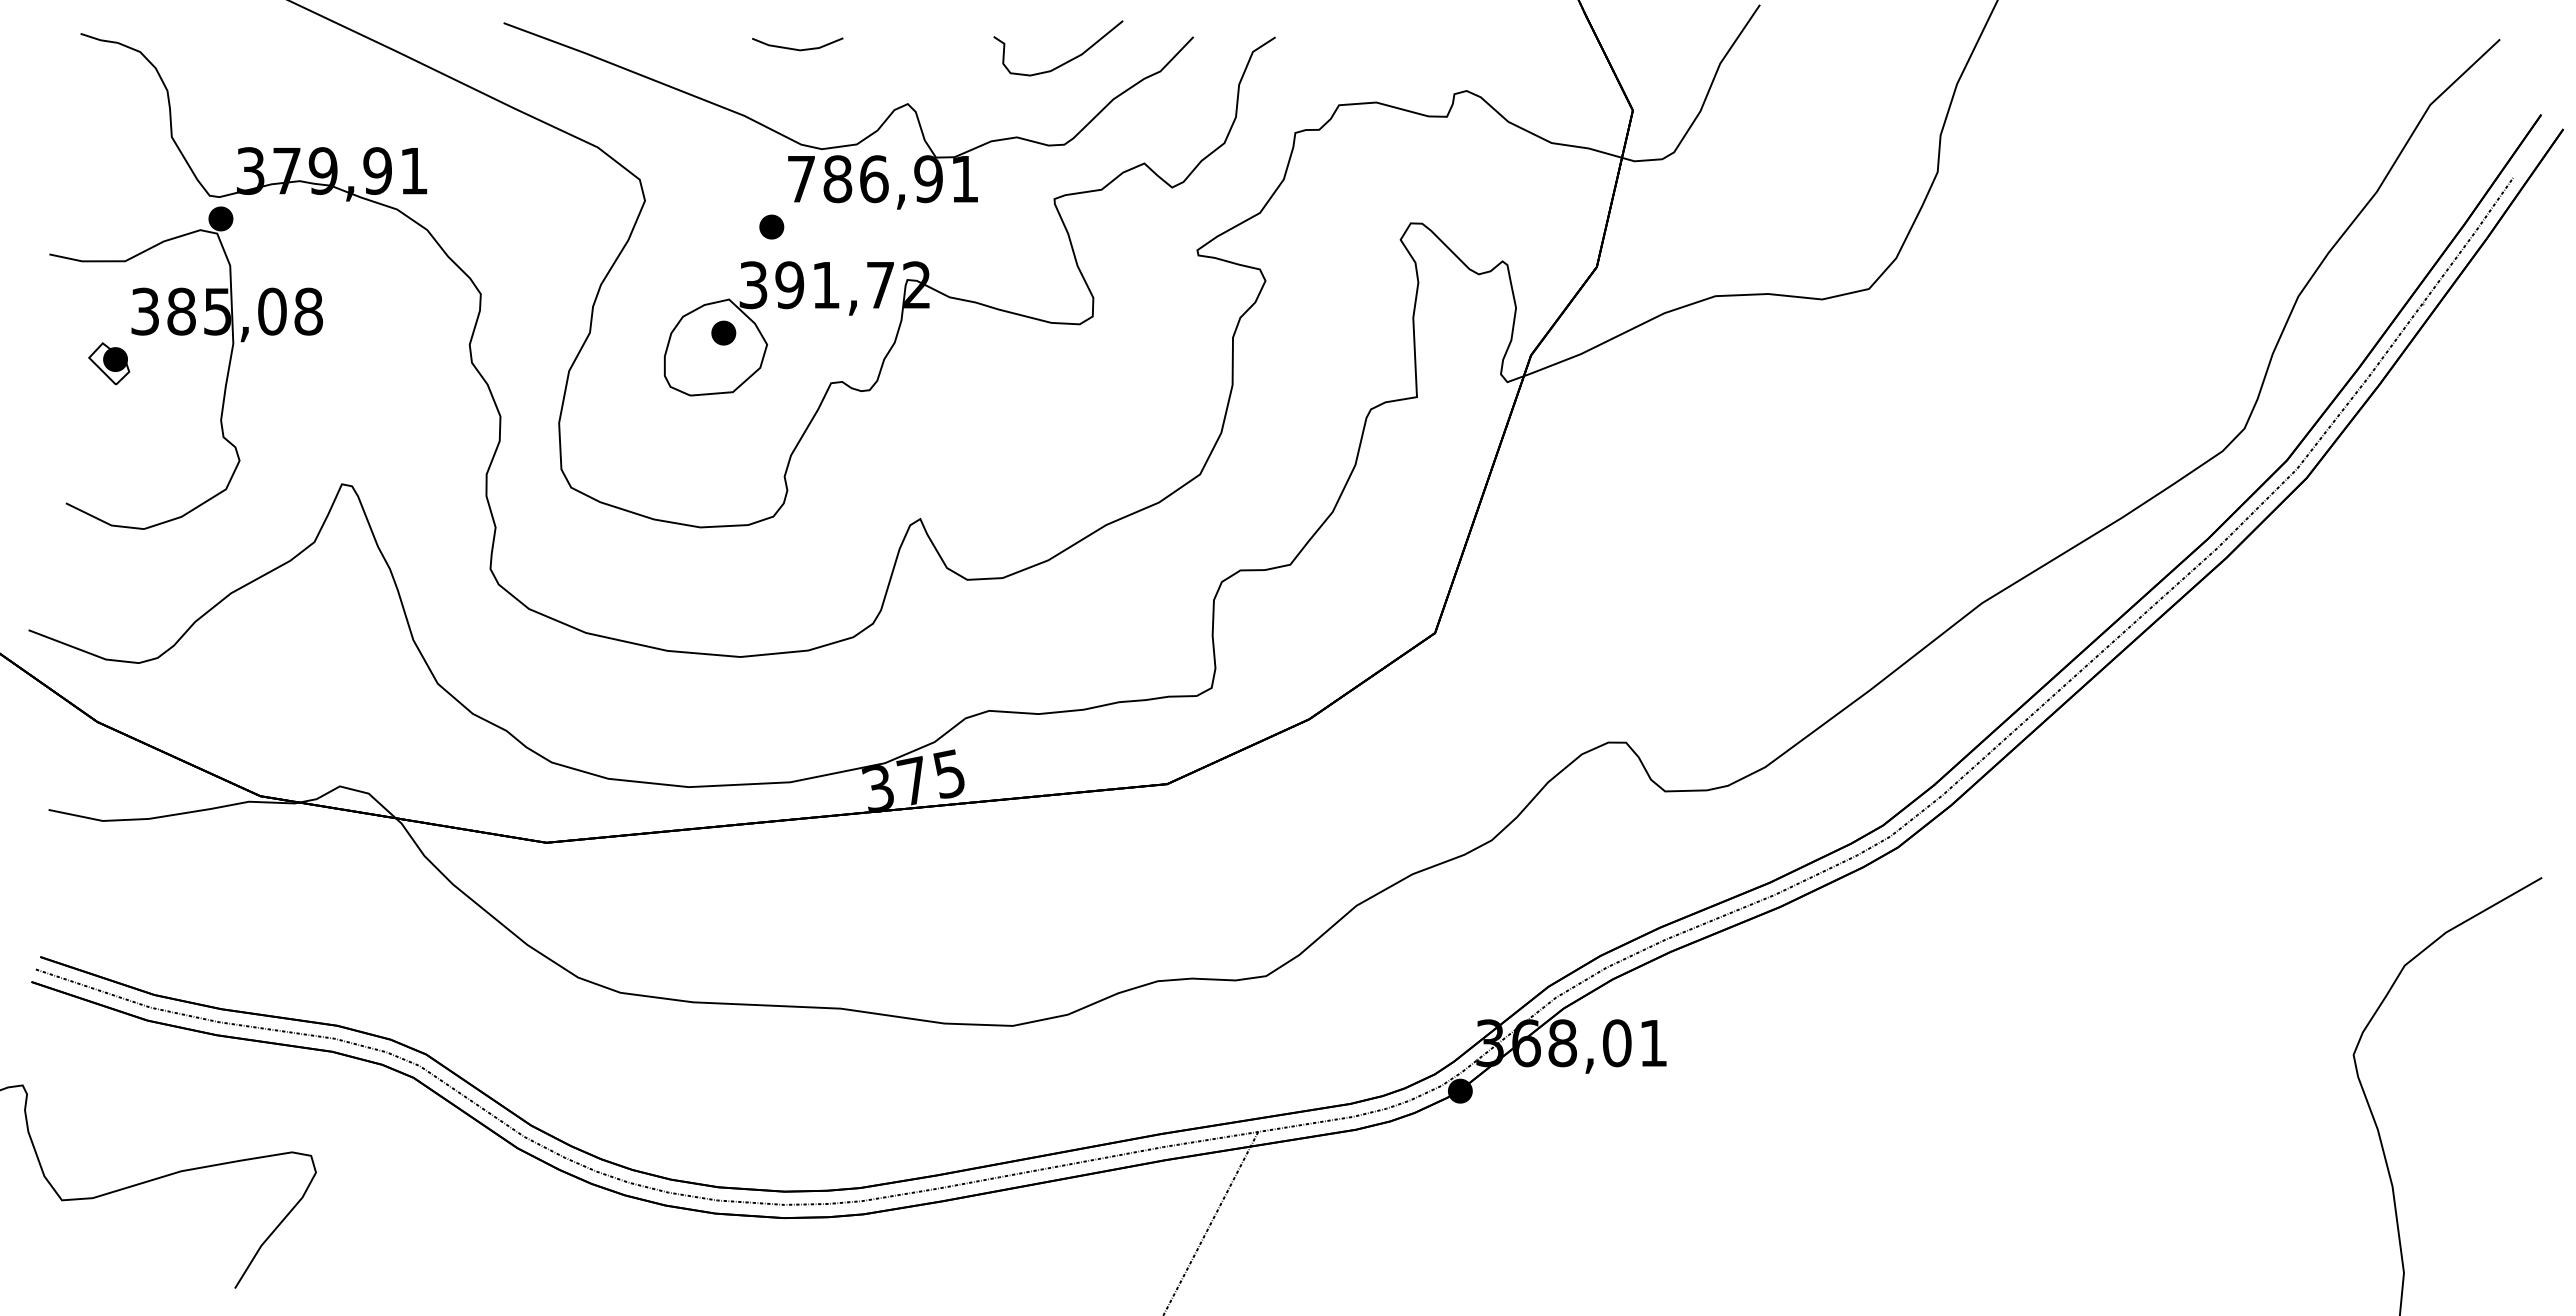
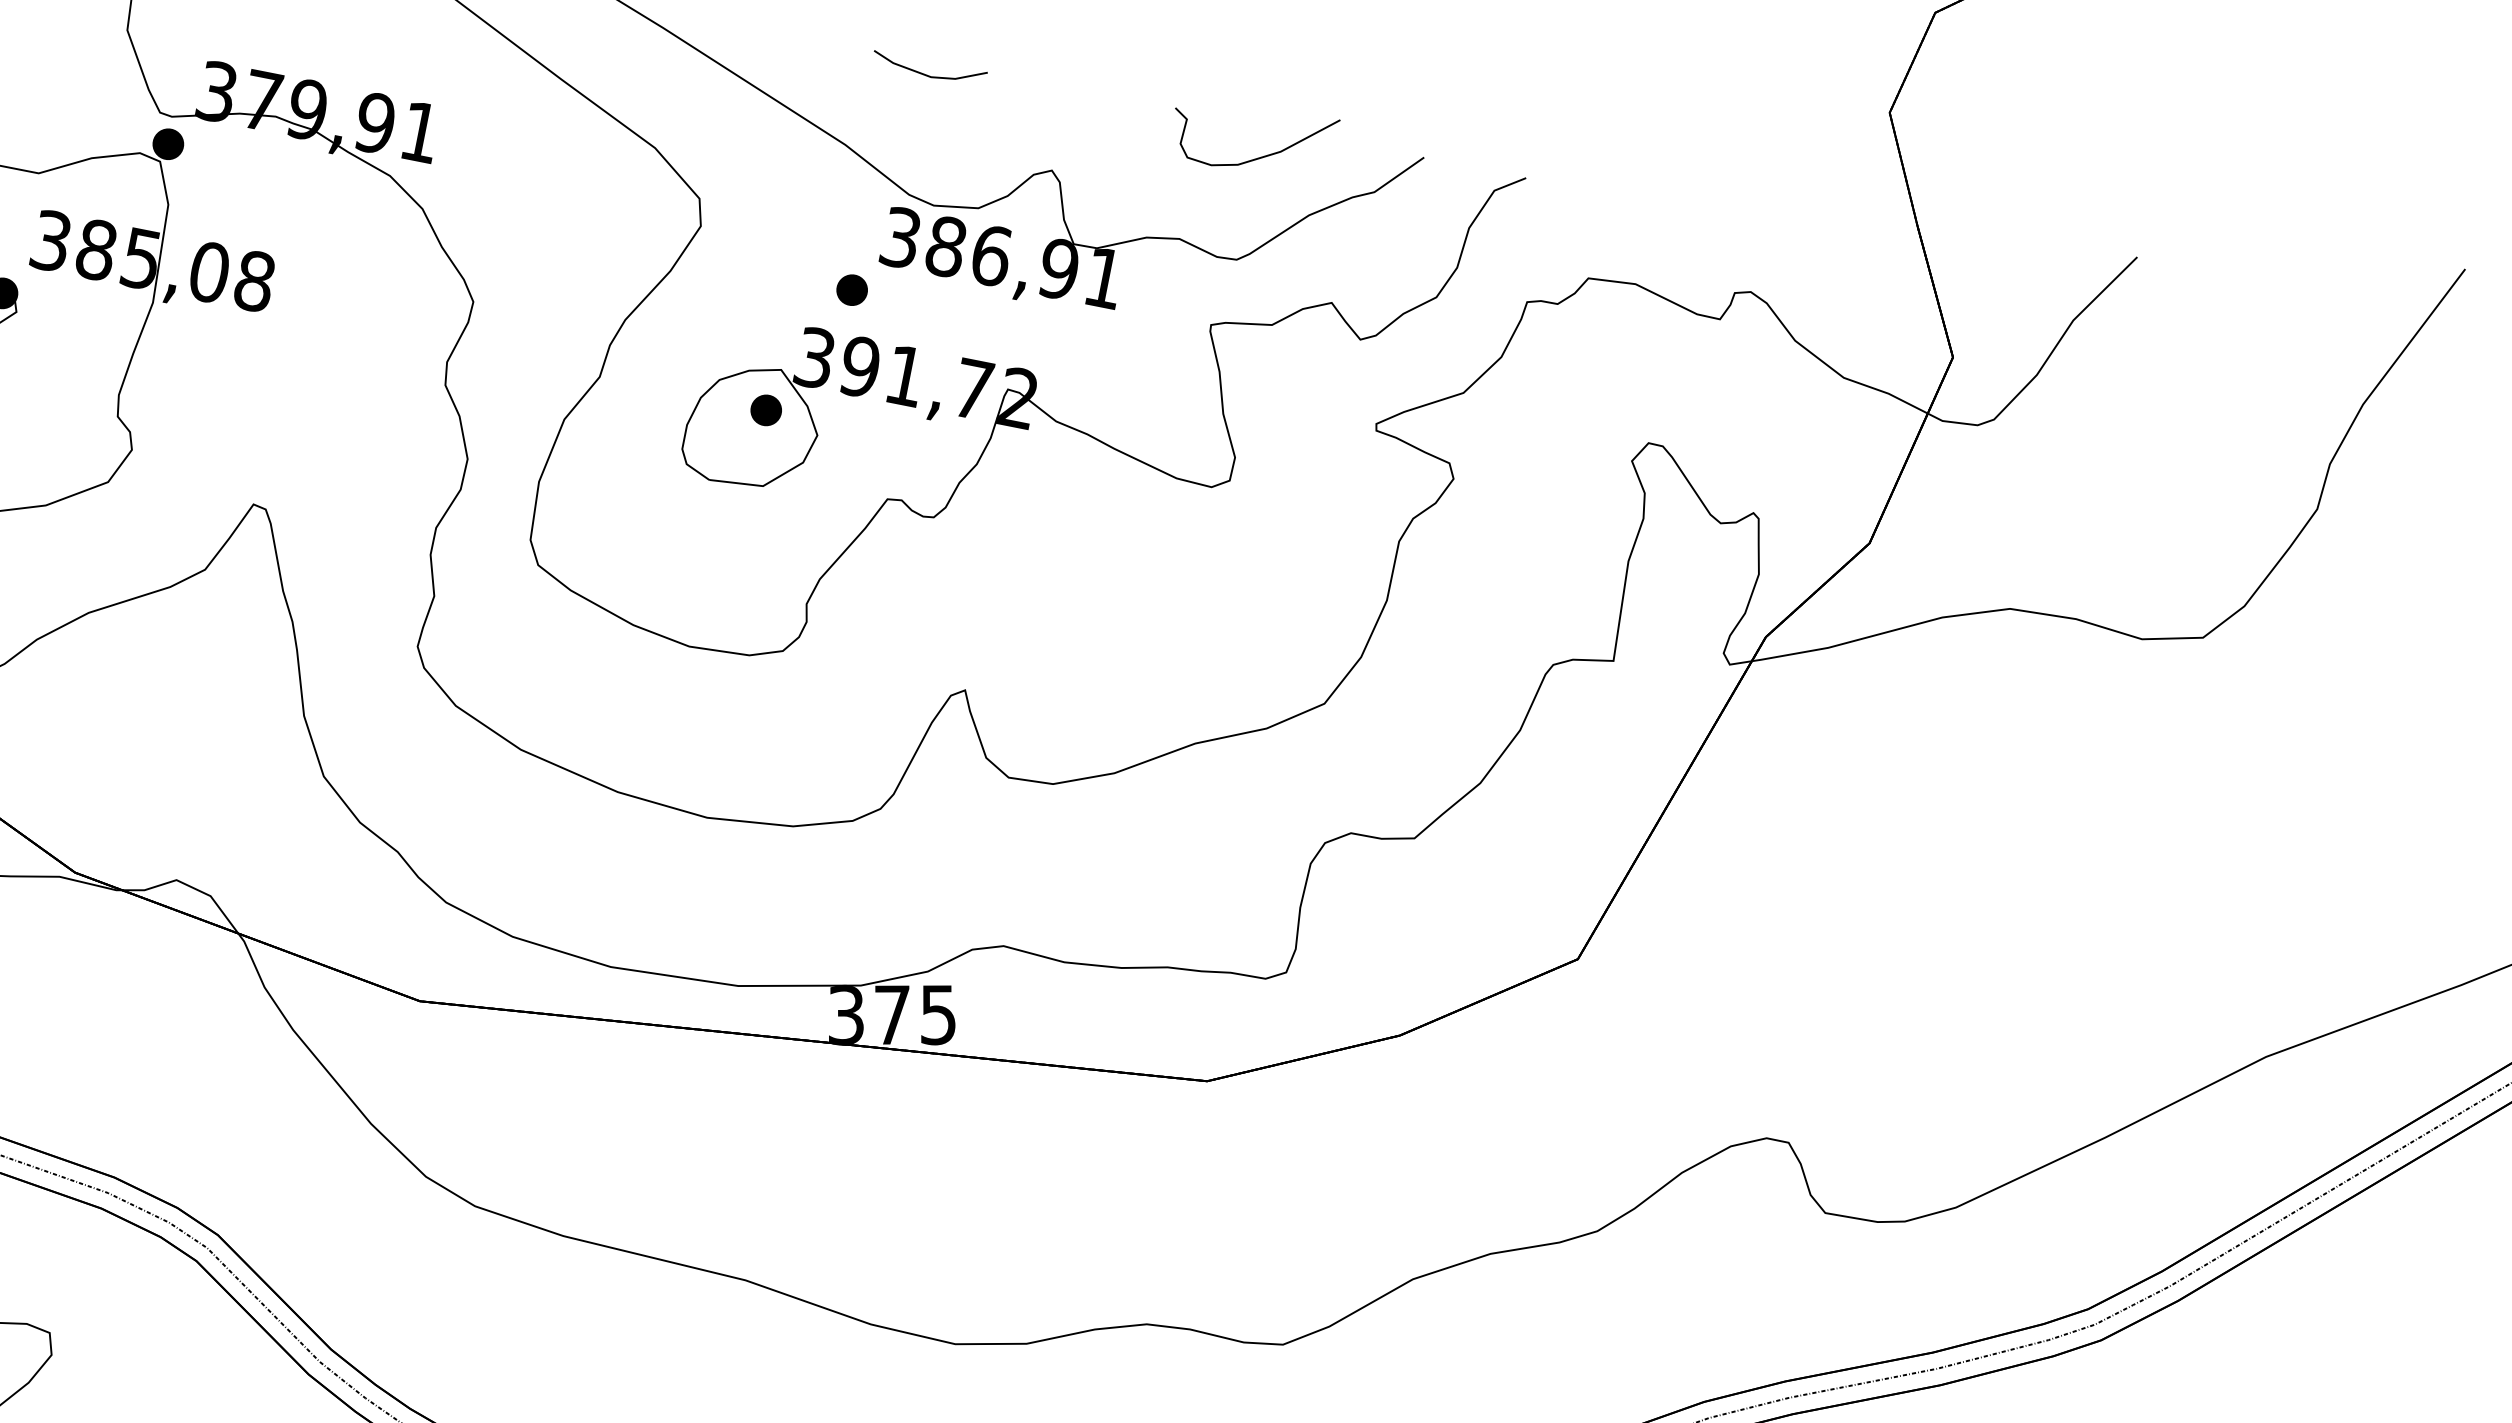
text: (801, 179) -> (900, 238), 786,91 -> 386,91

